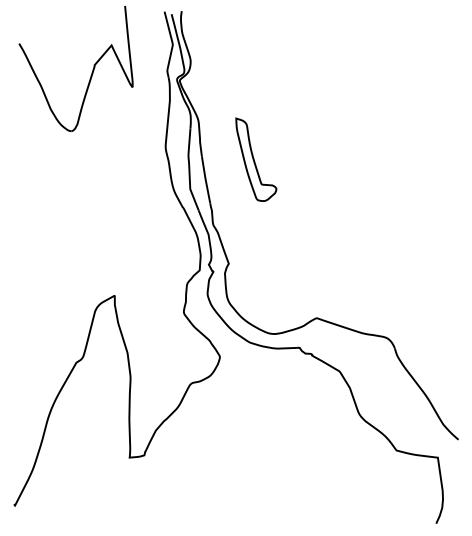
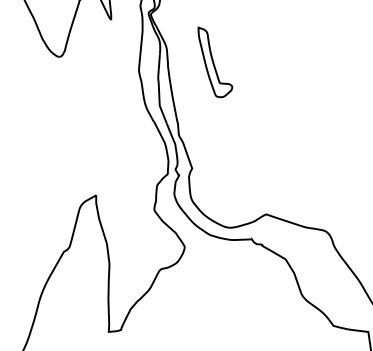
part: (256, 159) -> (215, 62), moved

